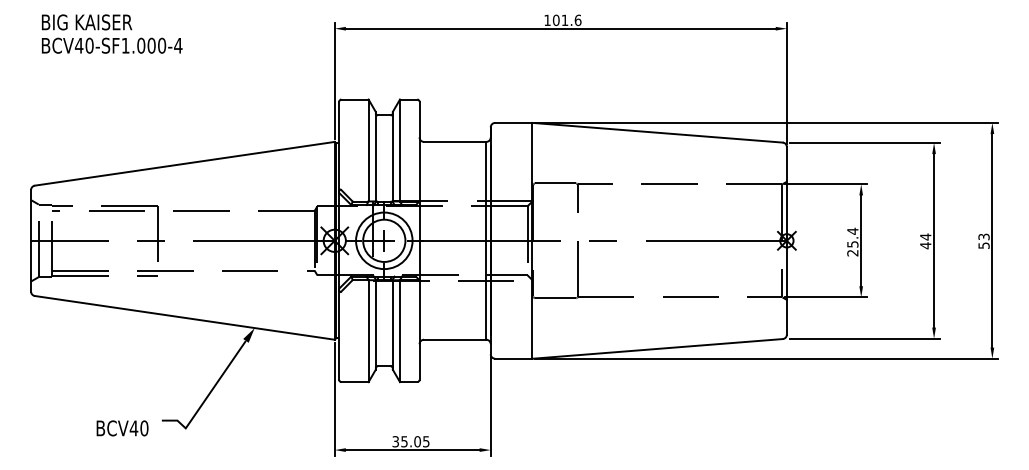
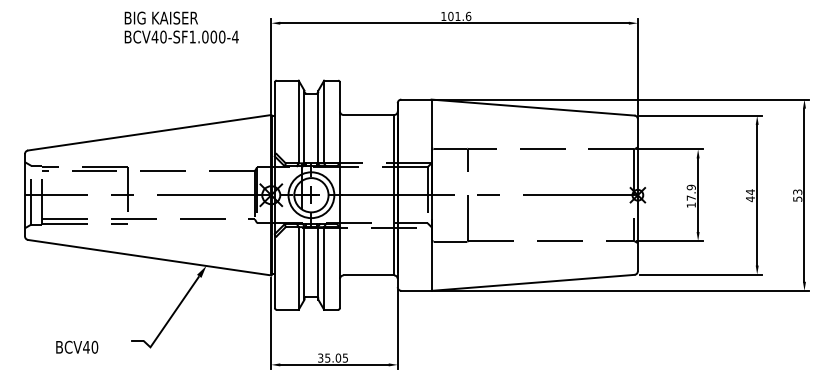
text: (111, 33) -> (181, 27), moved
text: (851, 241) -> (690, 195), 25.4 -> 17.9
text: (122, 427) -> (77, 346), moved

